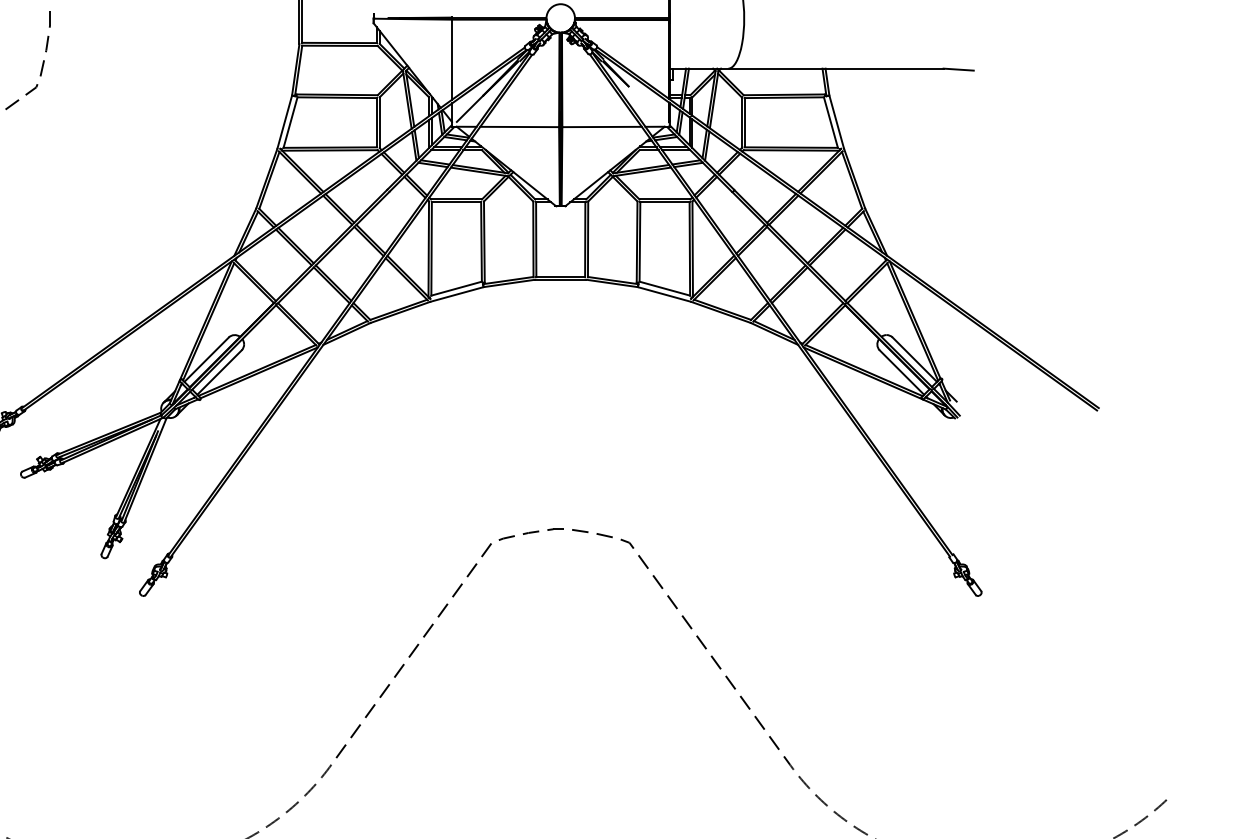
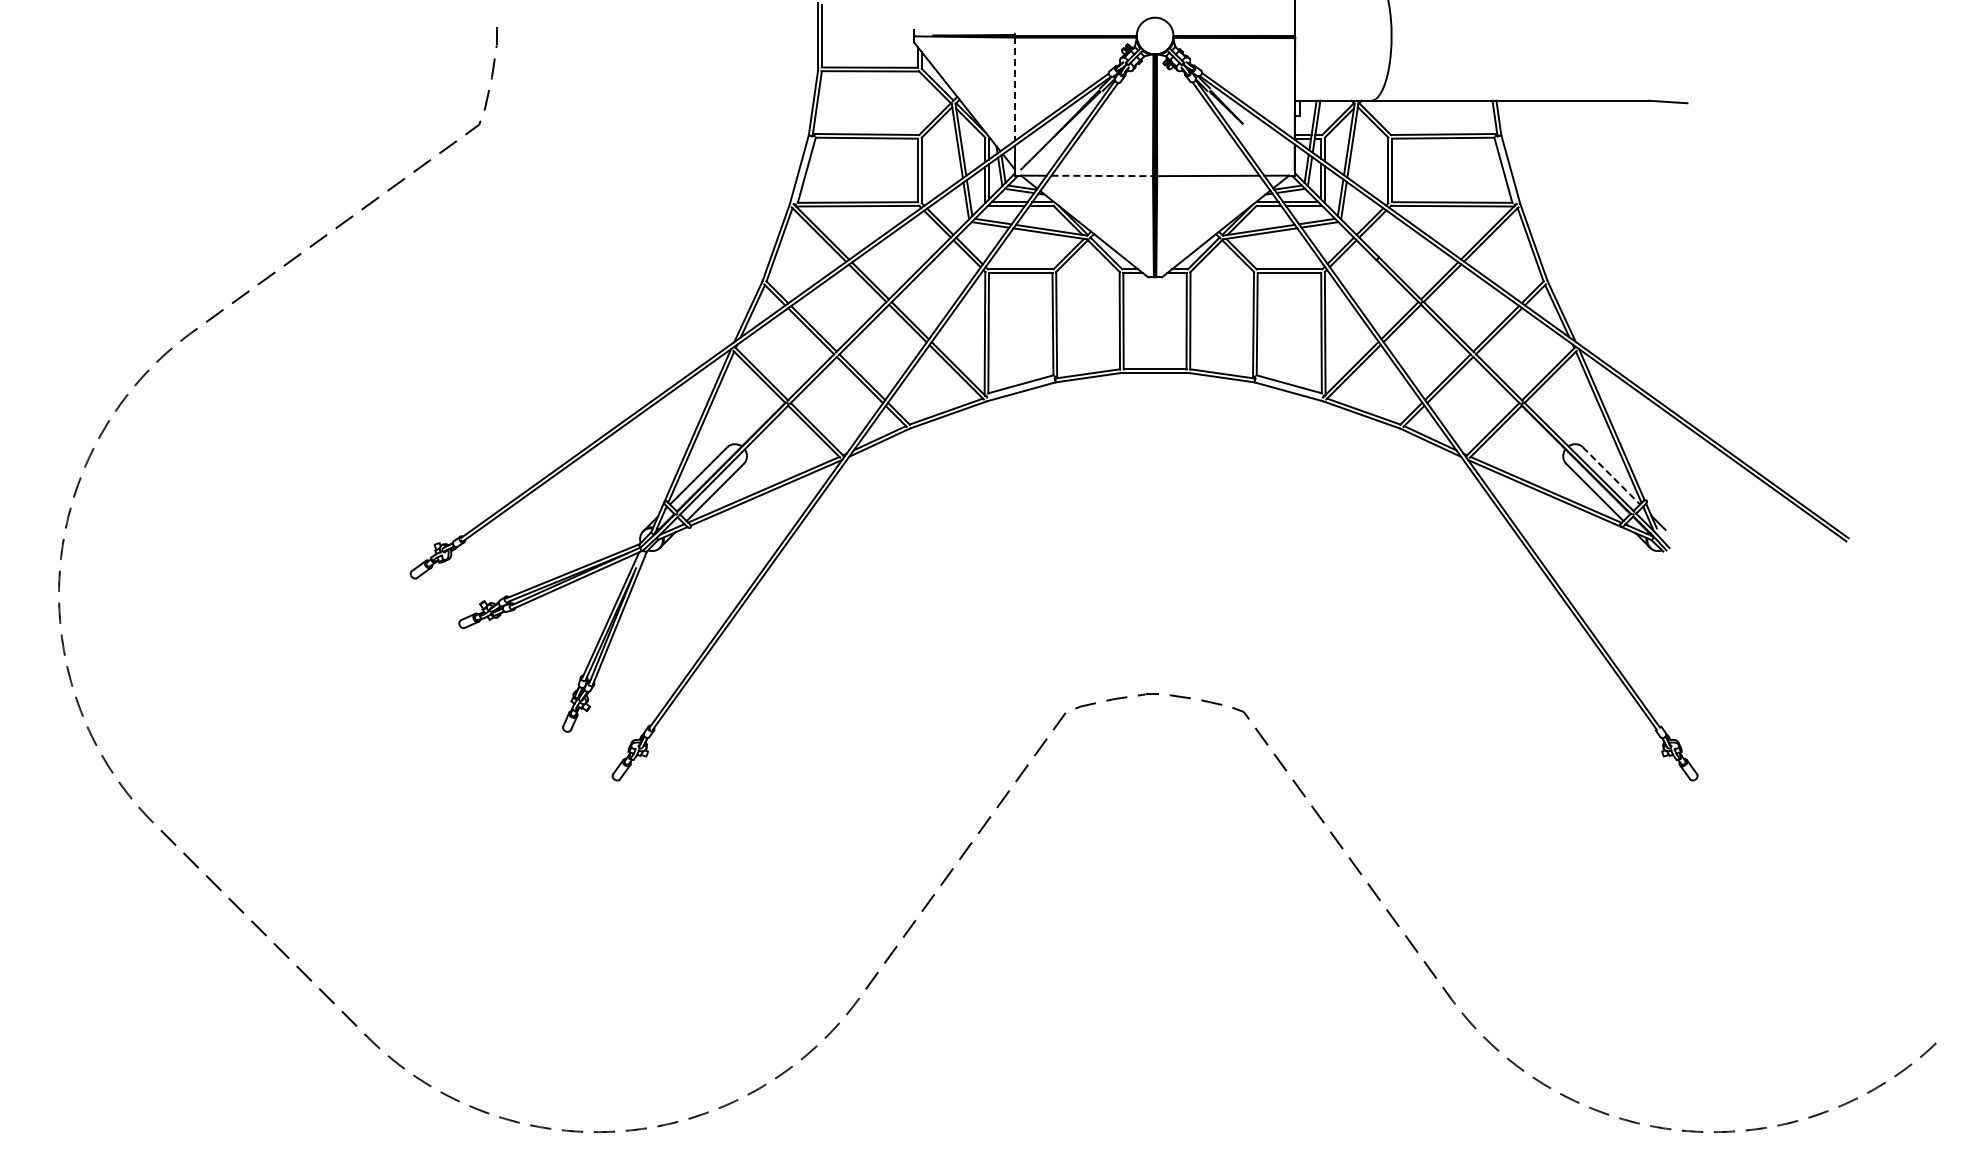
line: (452, 59) -> (1015, 88), solid -> dashed
line: (520, 126) -> (1103, 175), solid -> dashed
line: (914, 360) -> (1611, 476), solid -> dashed

